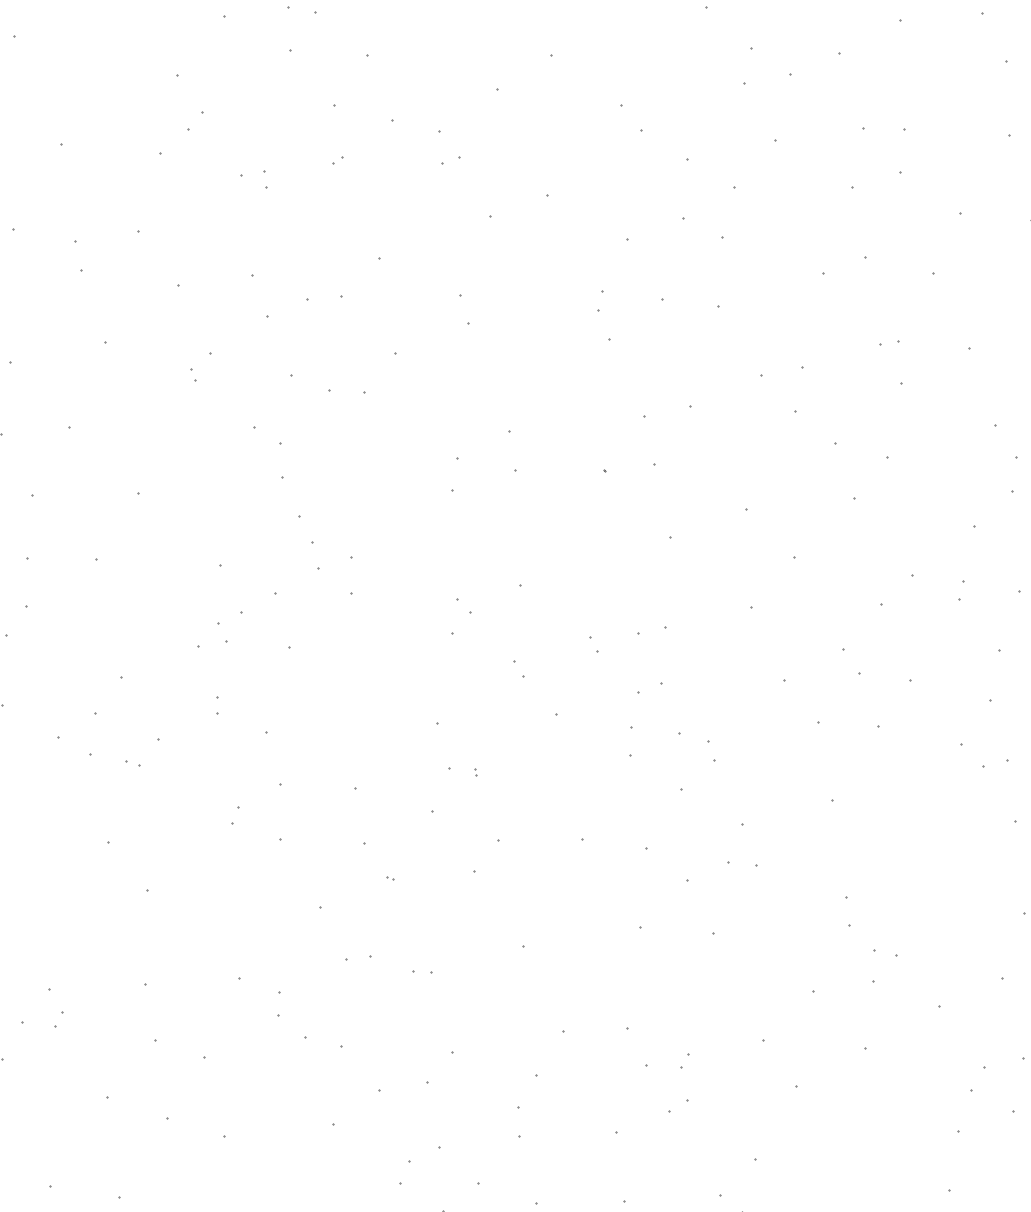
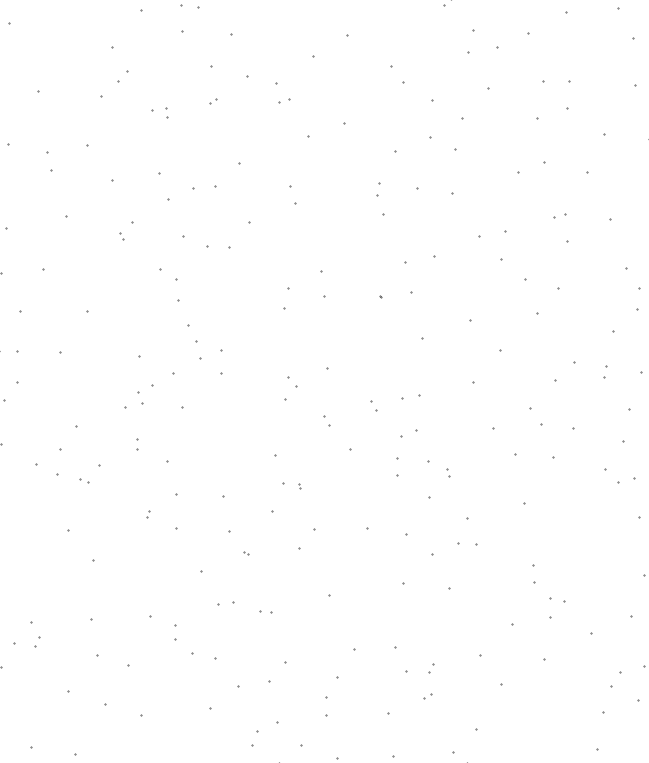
part: (712, 750) -> (448, 472), size x0.62
part: (235, 817) -> (148, 514), size x0.62
part: (679, 1106) -> (427, 696), size x0.62

